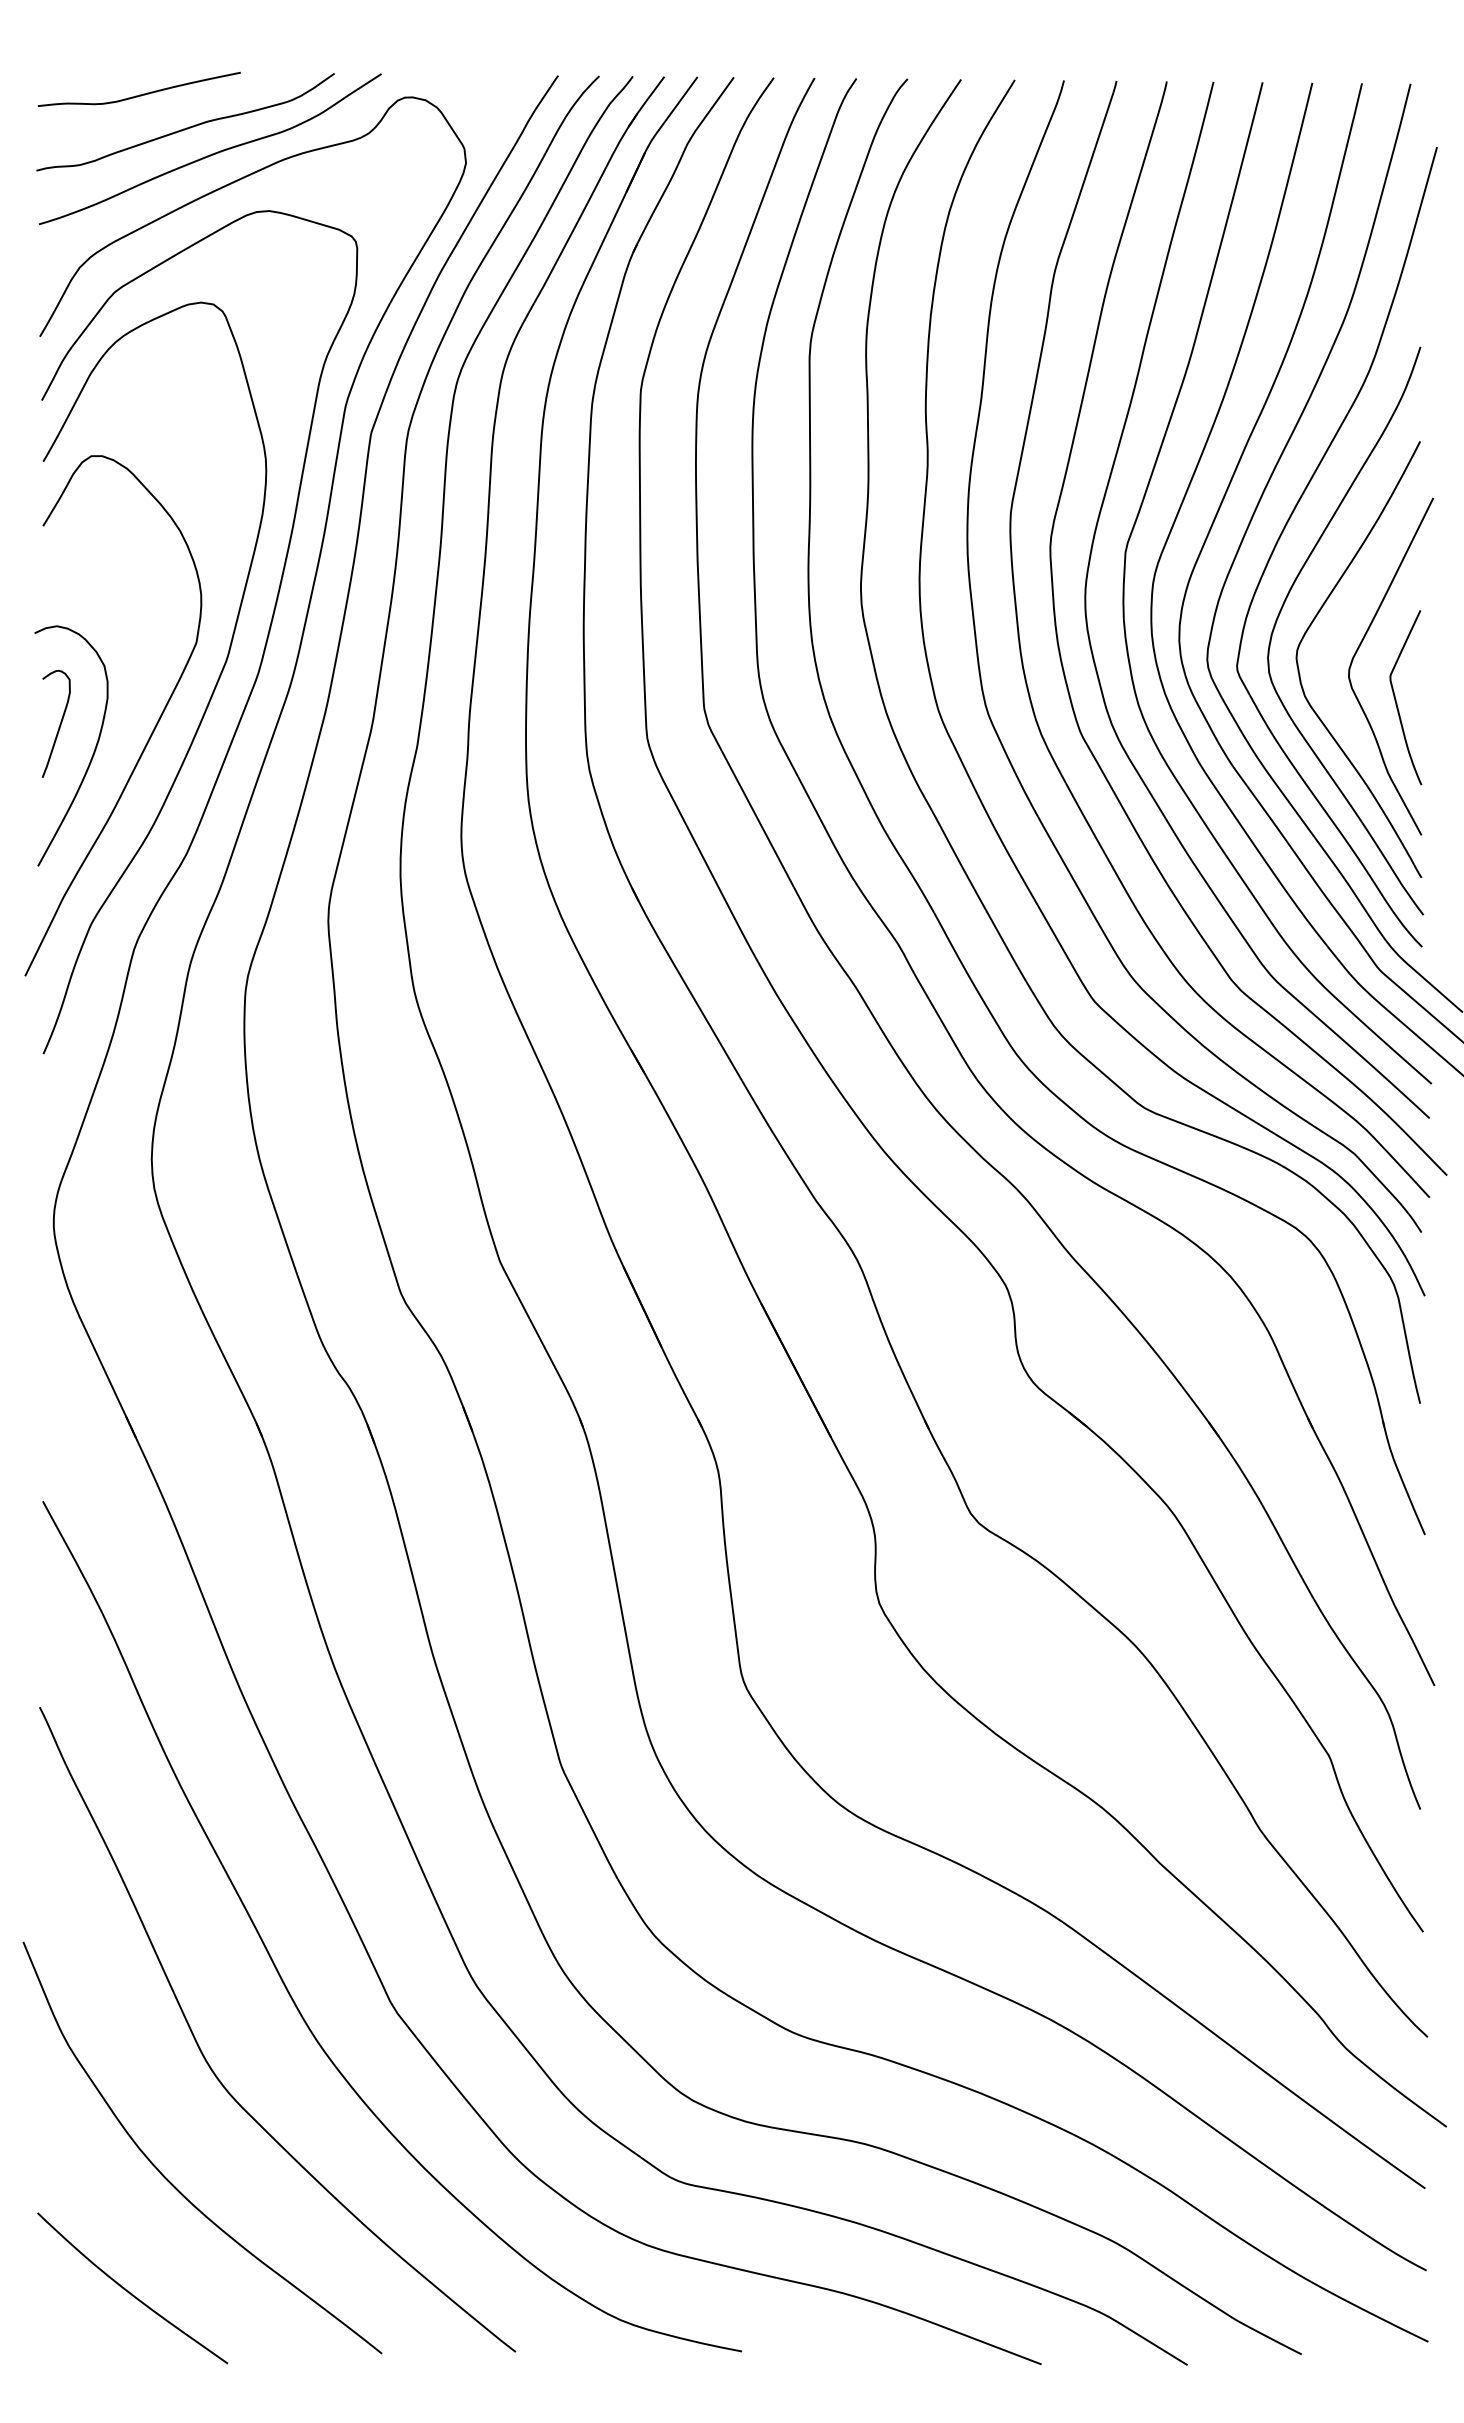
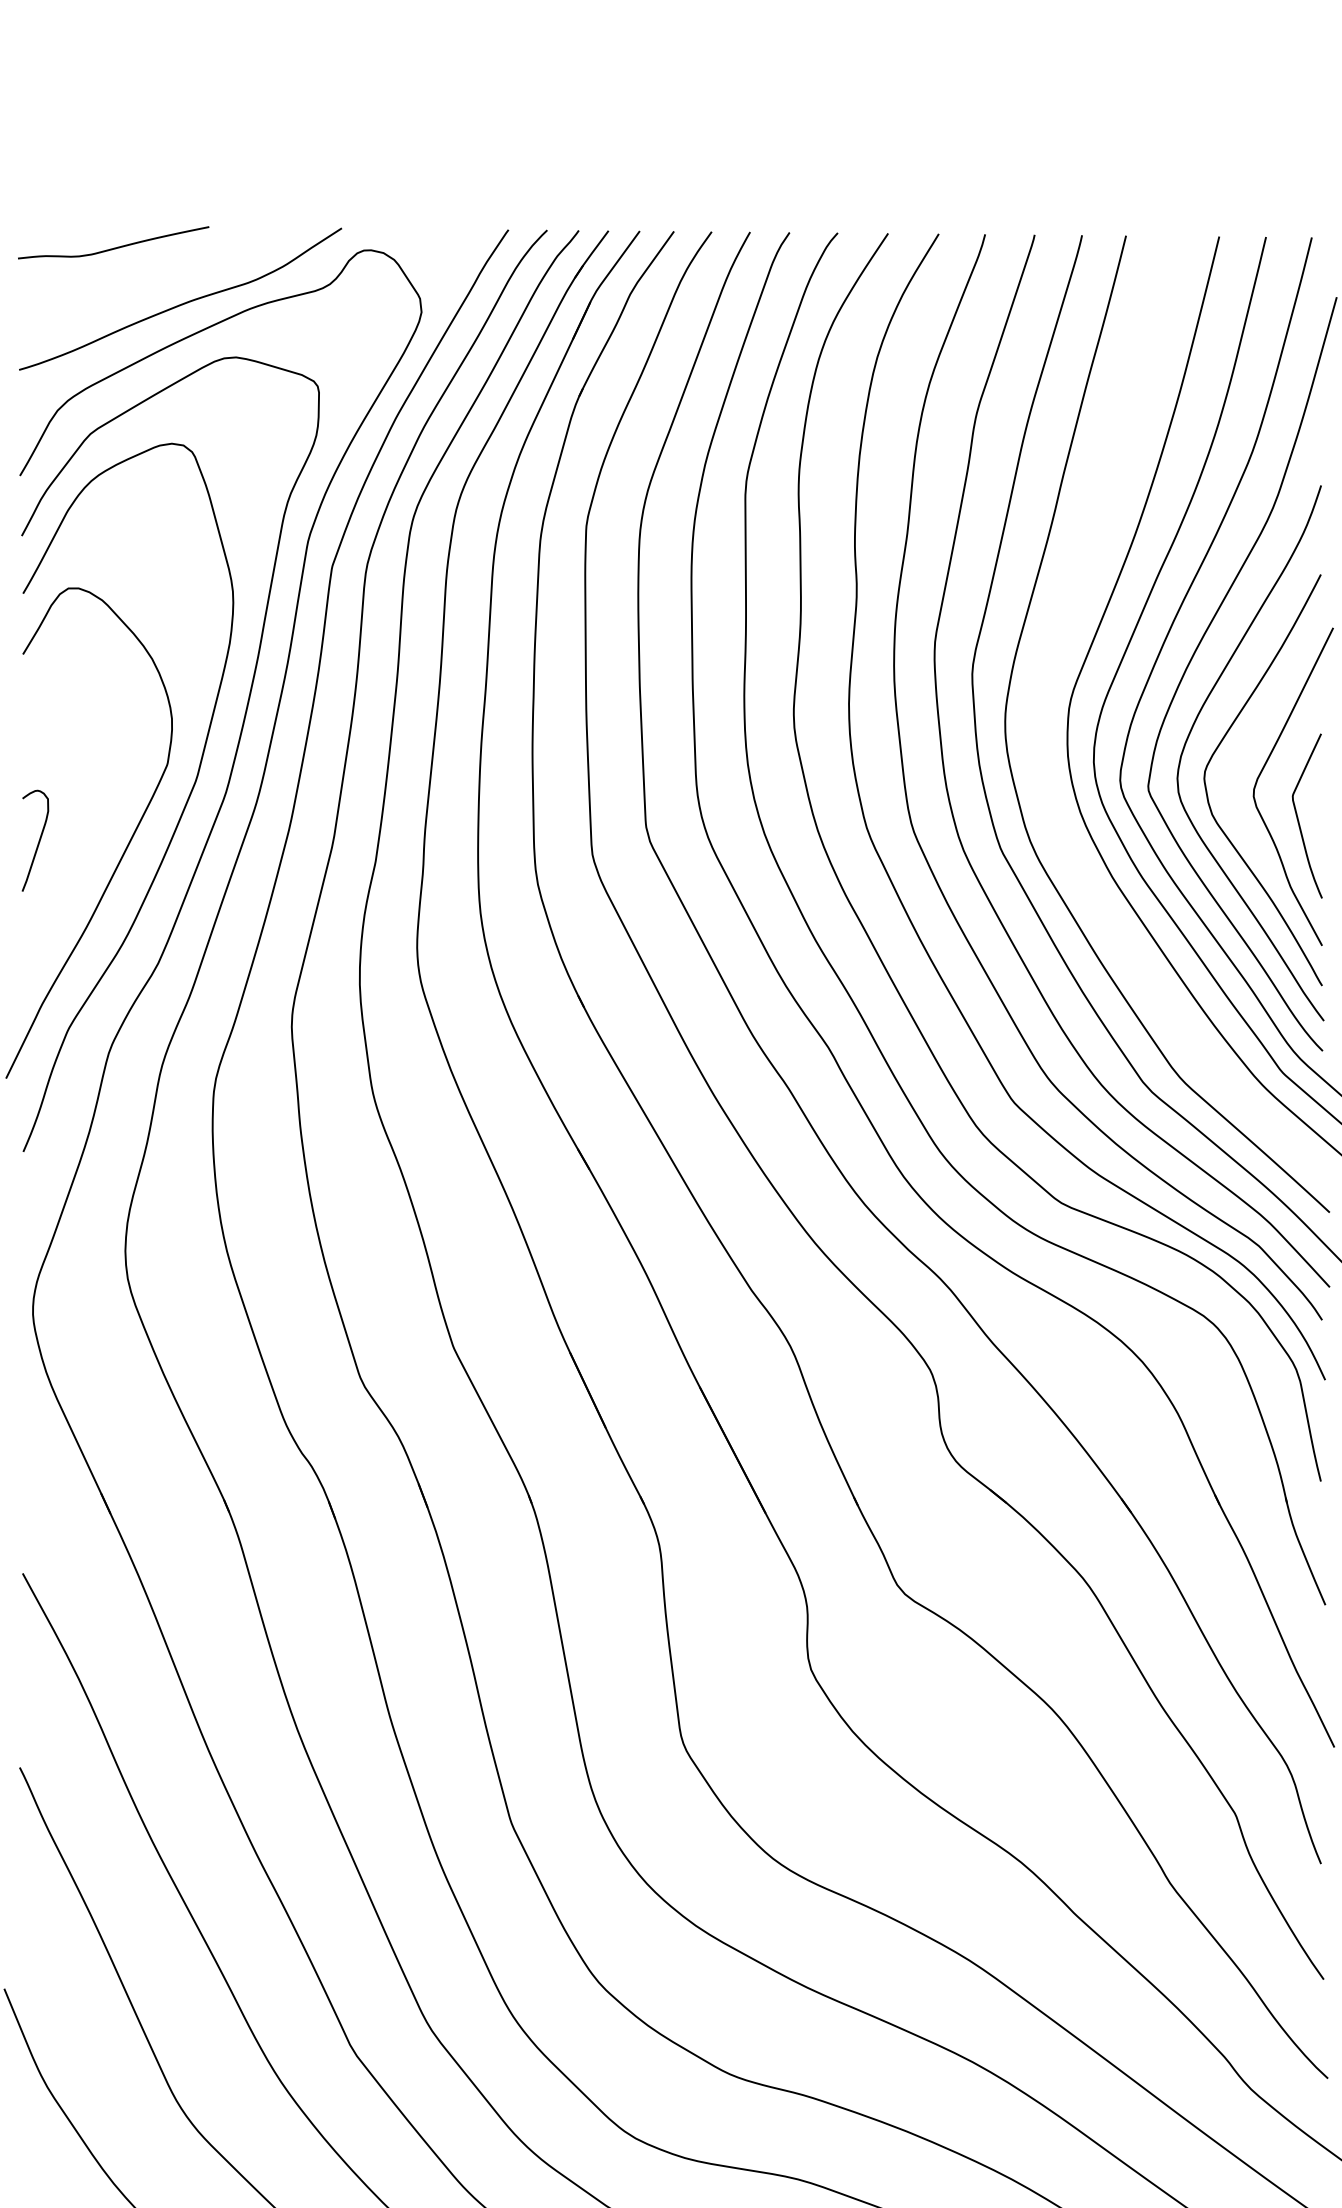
curve: (186, 127) -> (158, 278), removed
curve: (1125, 577) -> (1043, 702), removed
curve: (93, 751) -> (70, 866), removed

